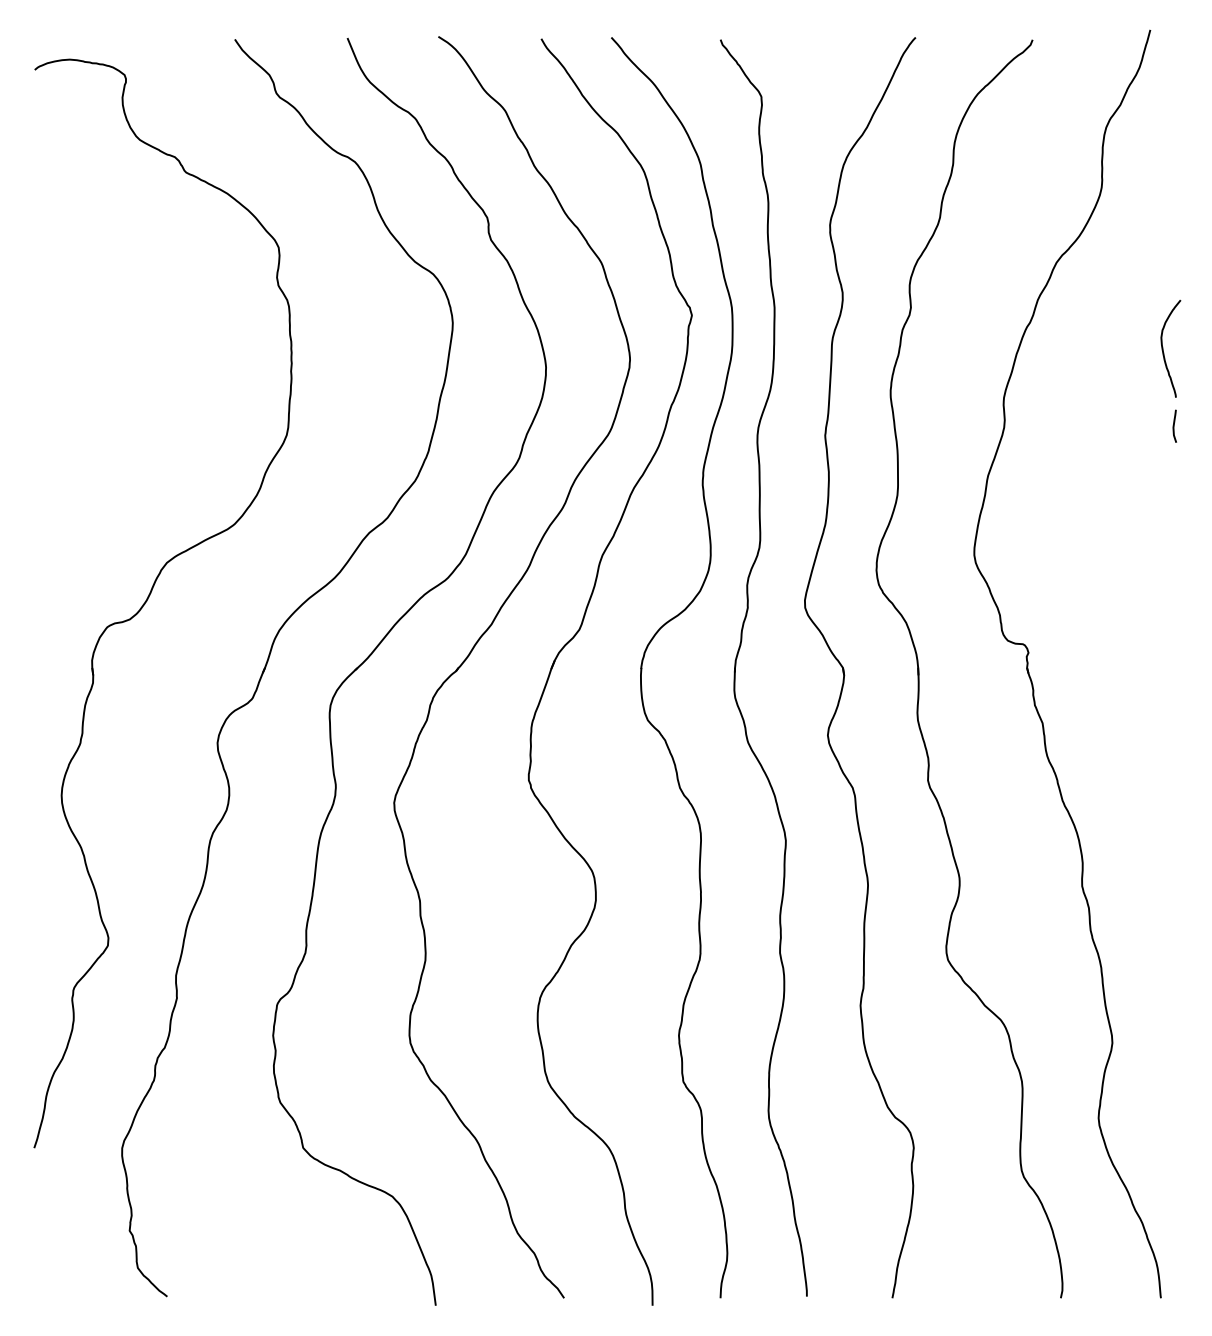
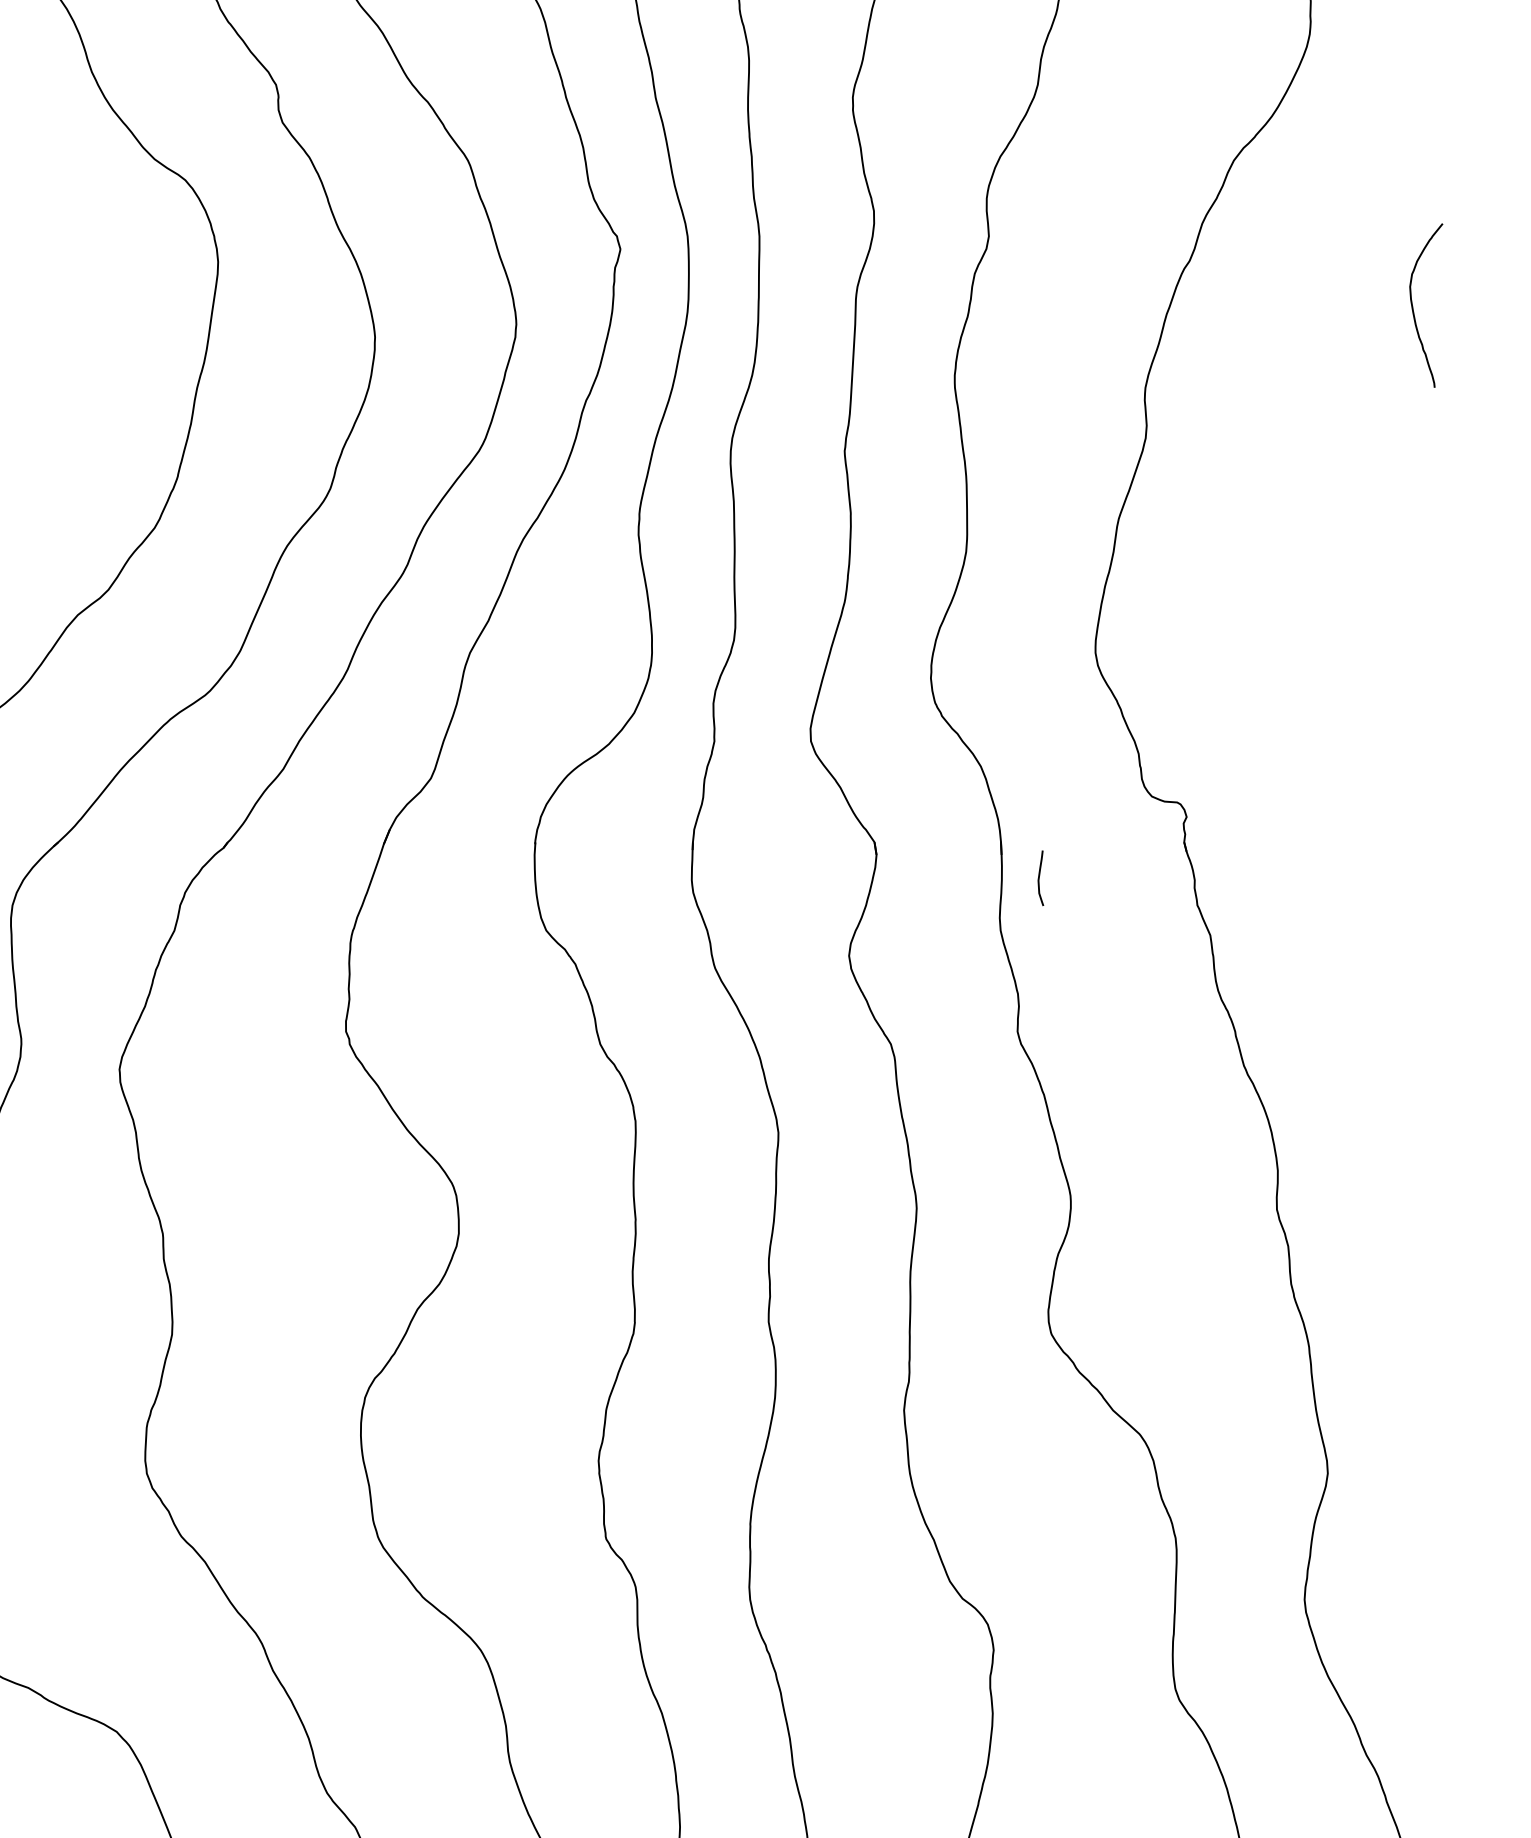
curve: (1174, 425) -> (1040, 876), moved

